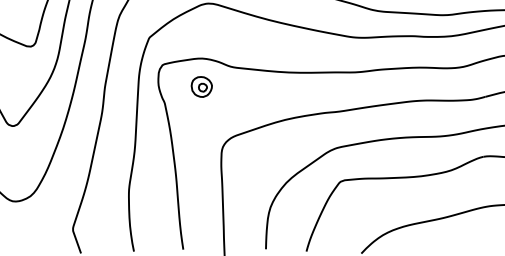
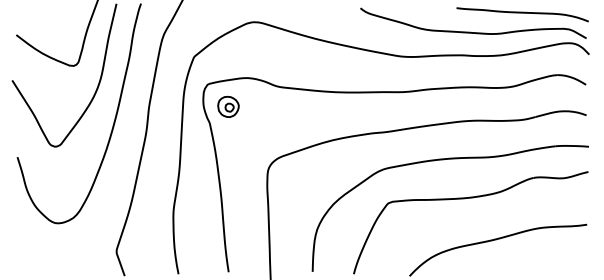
part: (201, 86) -> (228, 106), moved

